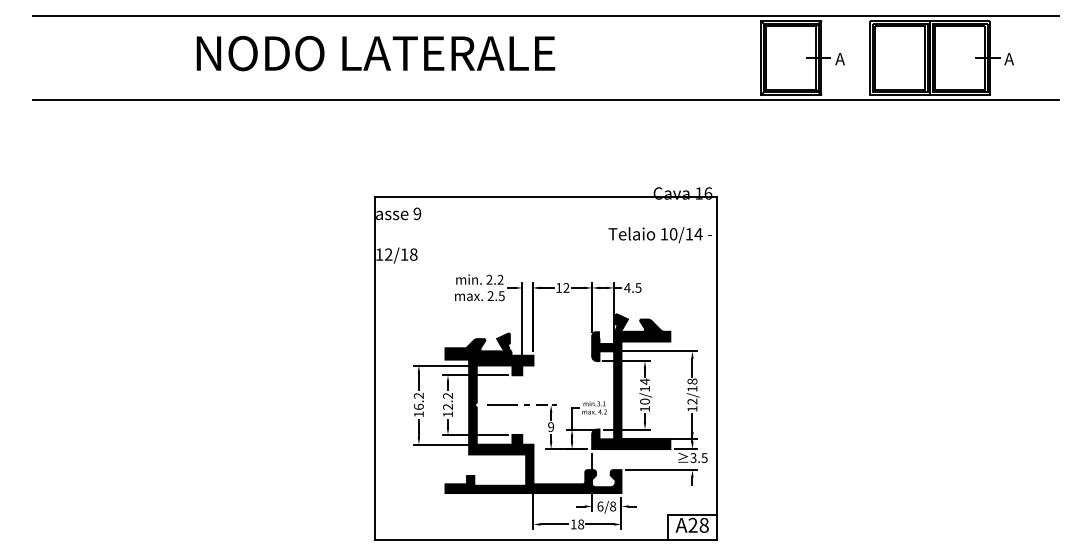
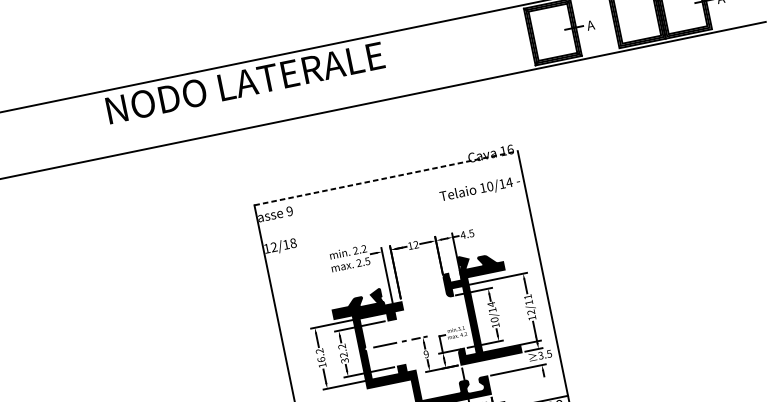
text: (375, 53) -> (245, 83), moved
line: (546, 197) -> (386, 178), solid -> dashed
text: (692, 381) -> (528, 296), 12/18 -> 12/11
text: (447, 414) -> (344, 361), 12.2 -> 32.2

